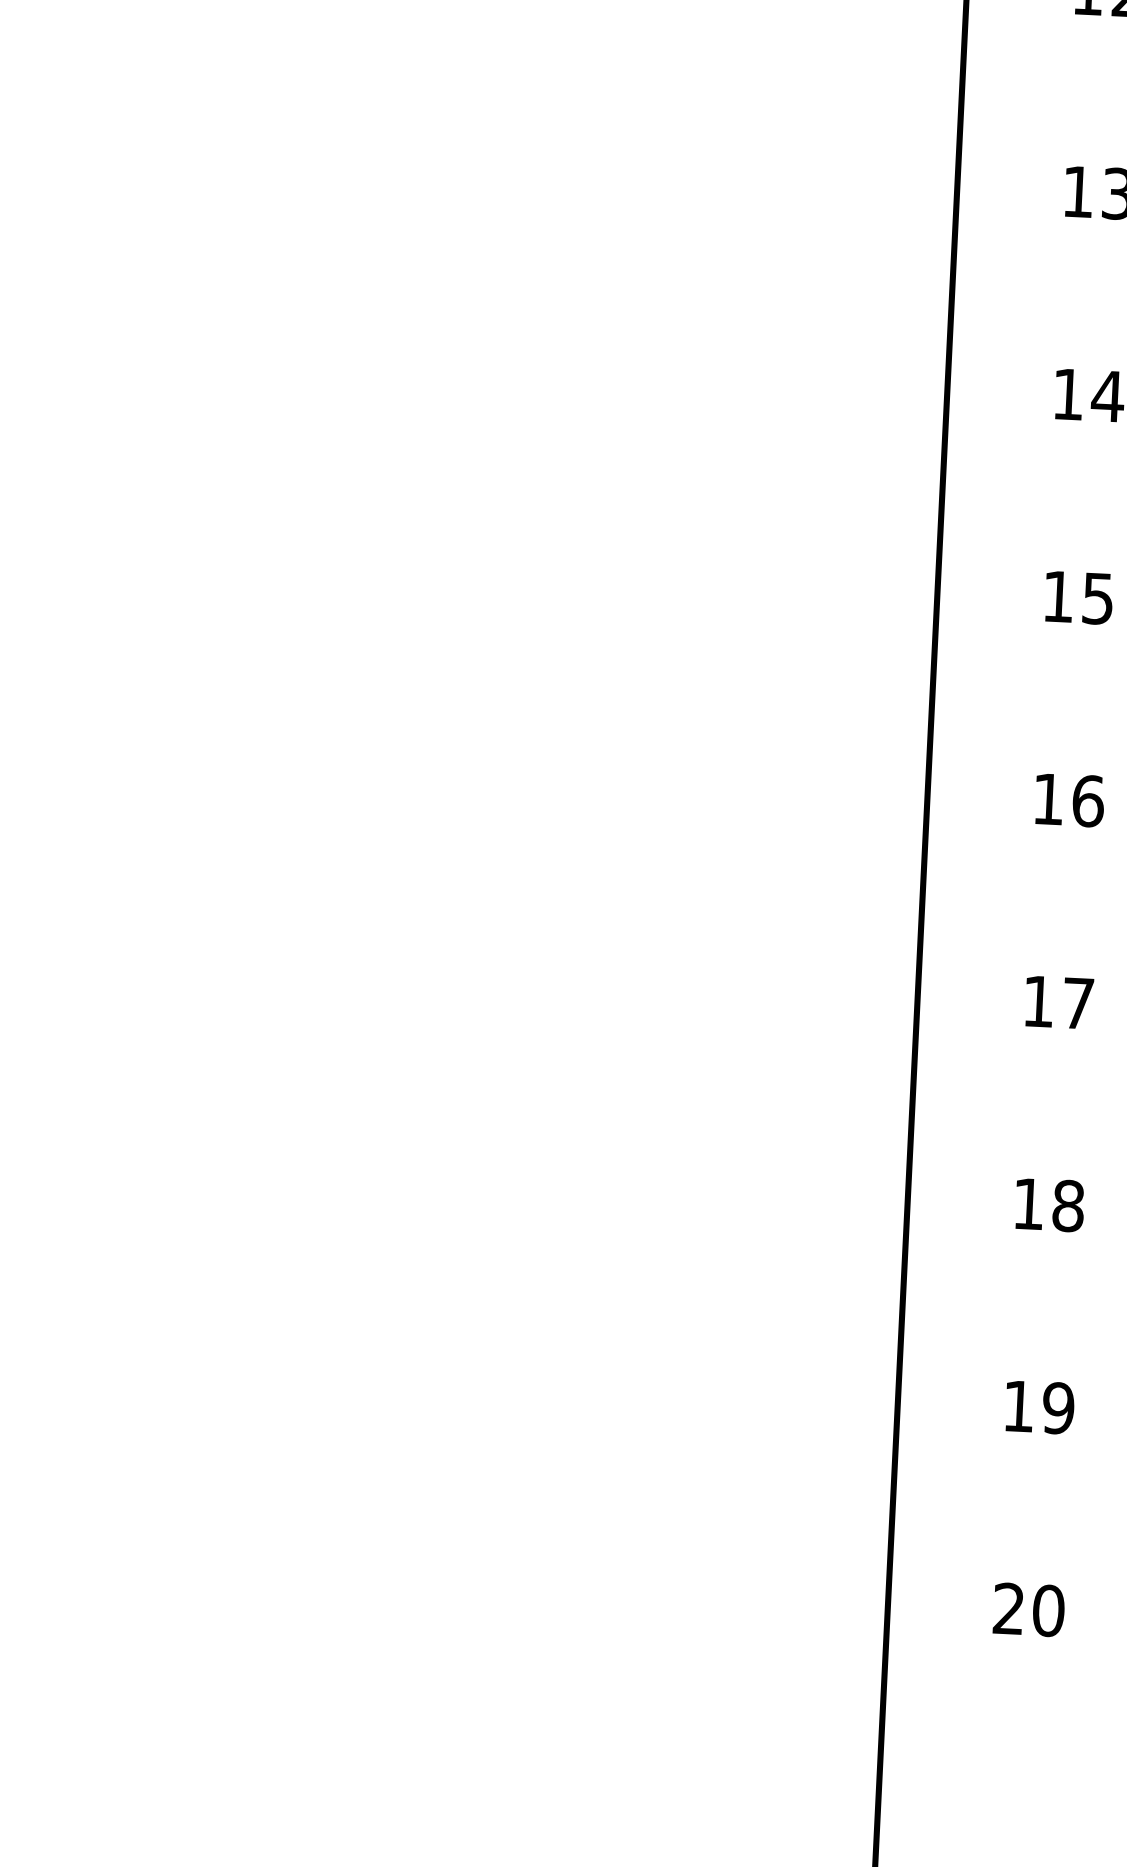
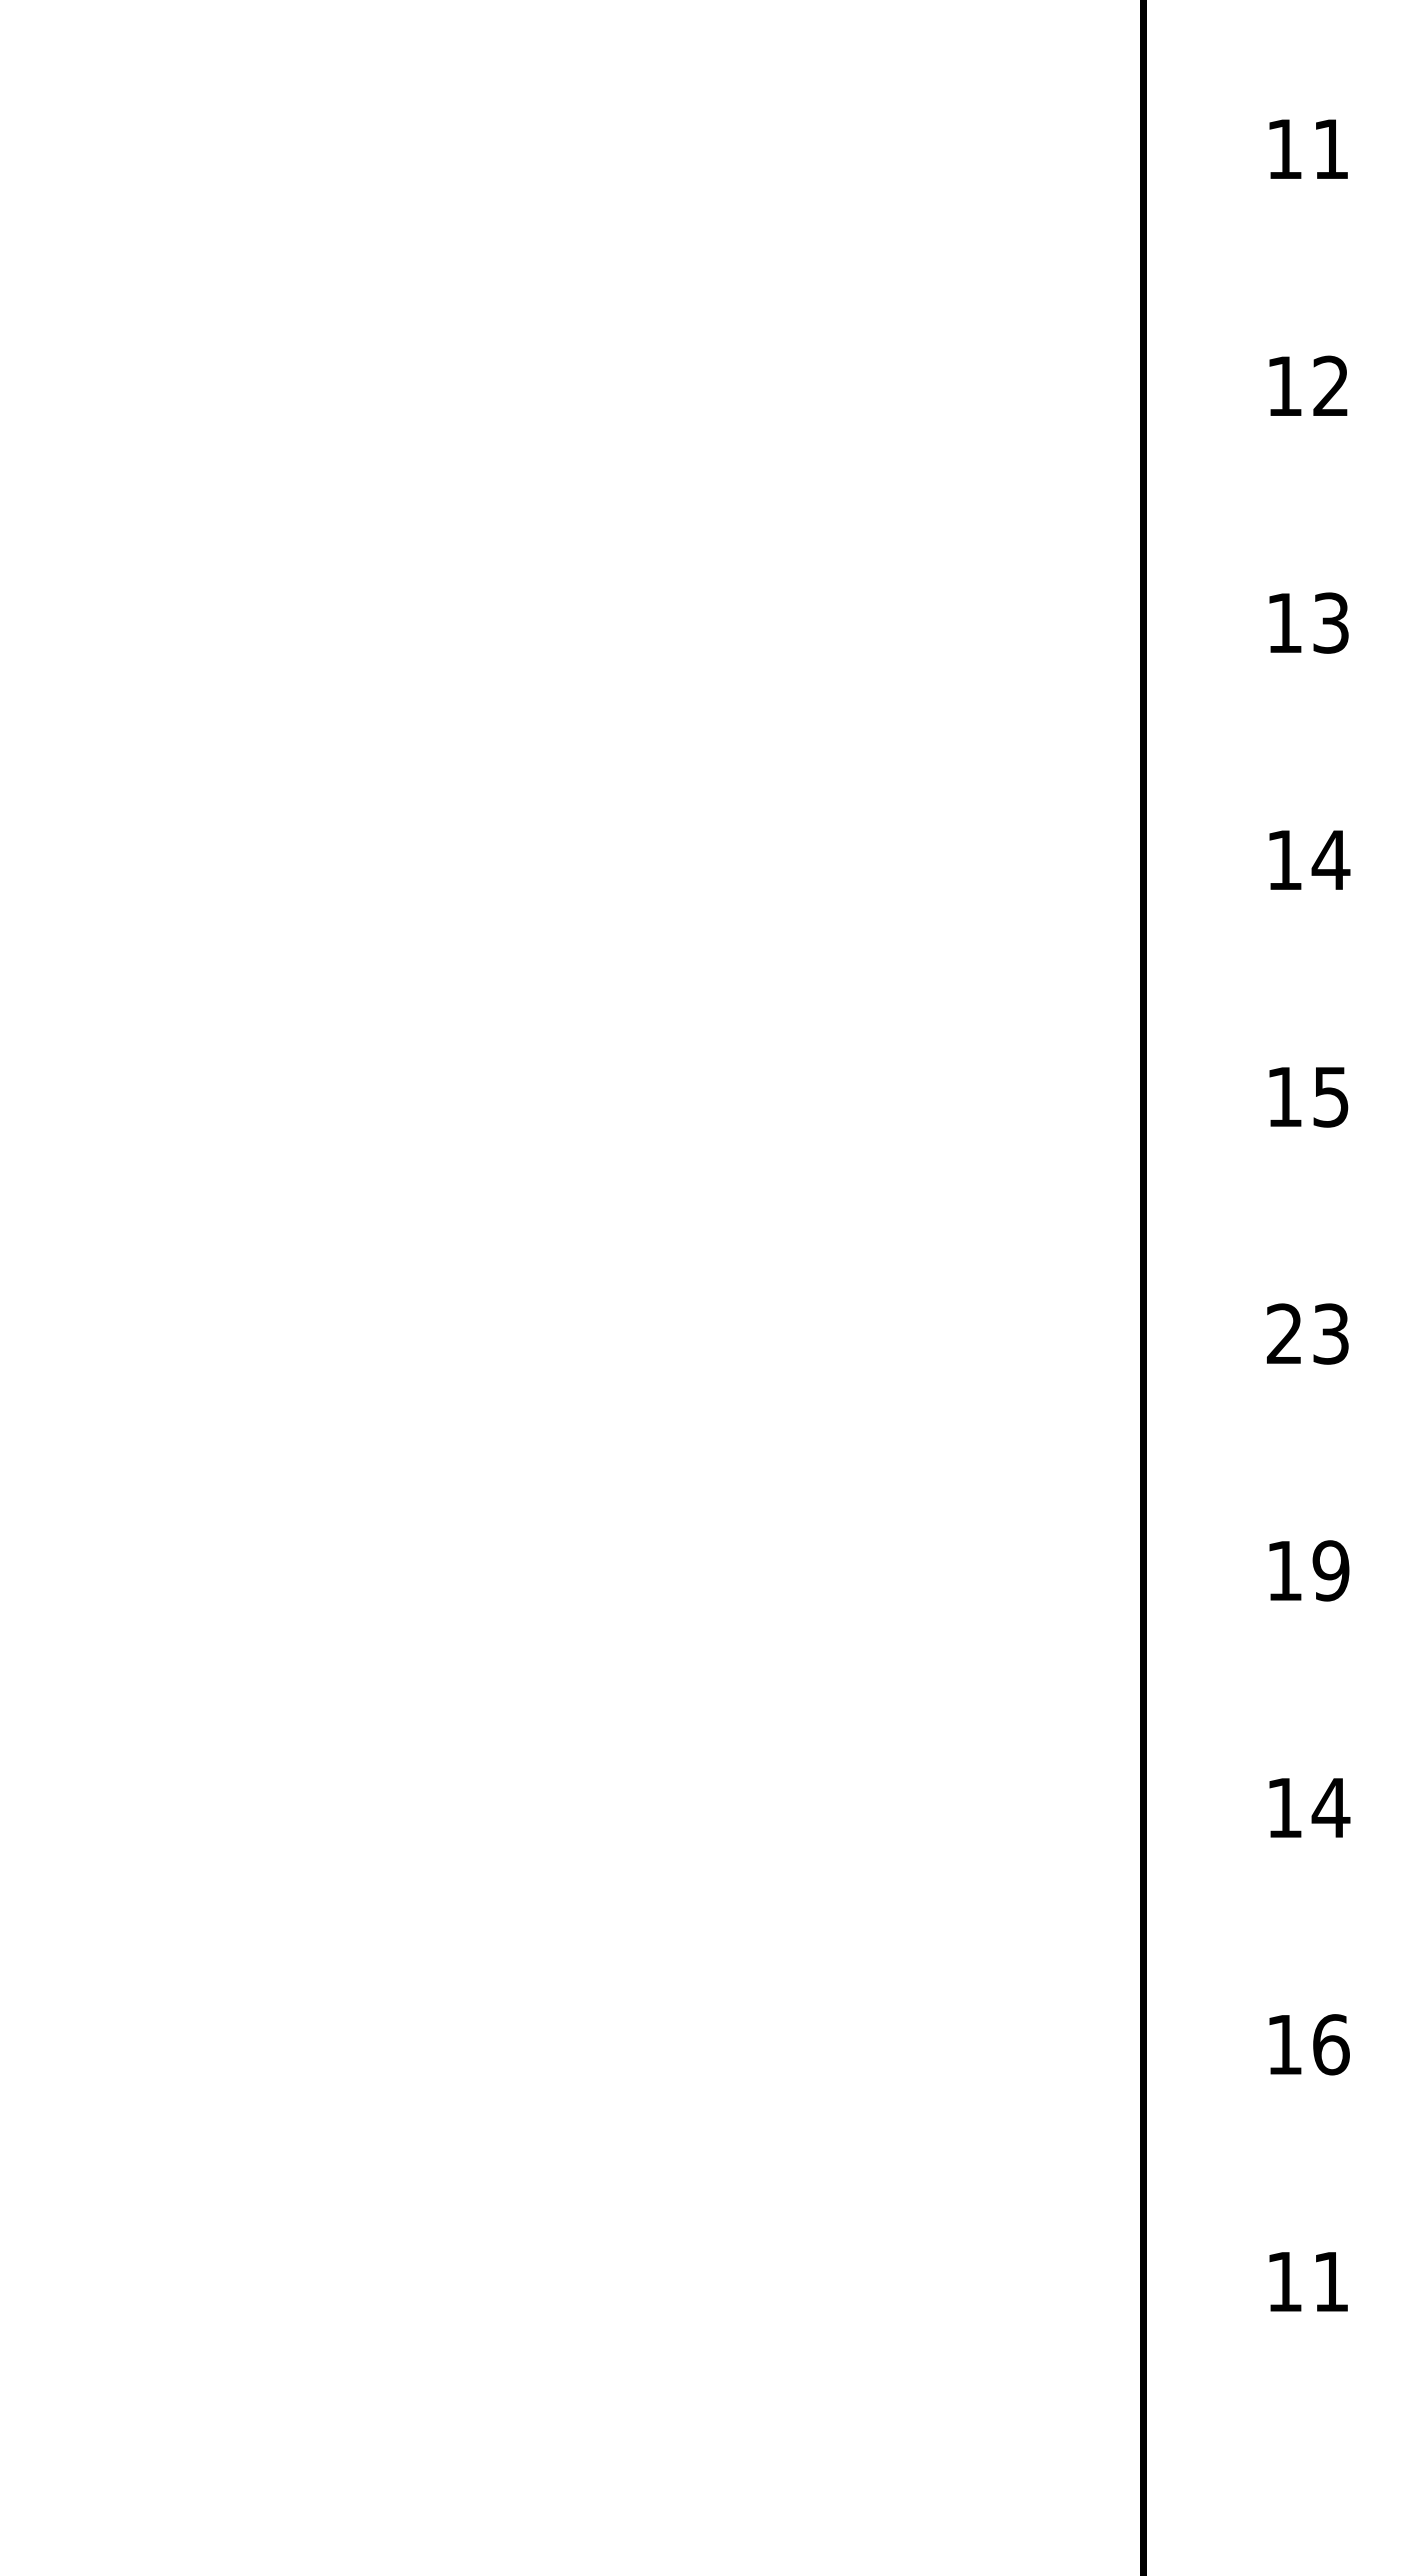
text: (1068, 799) -> (1307, 1333), 16 -> 23
text: (1077, 1003) -> (1330, 1570), 17 -> 19
text: (1067, 1205) -> (1330, 1807), 18 -> 14
text: (1058, 1408) -> (1330, 2044), 19 -> 16
text: (1028, 1609) -> (1307, 2281), 20 -> 11

